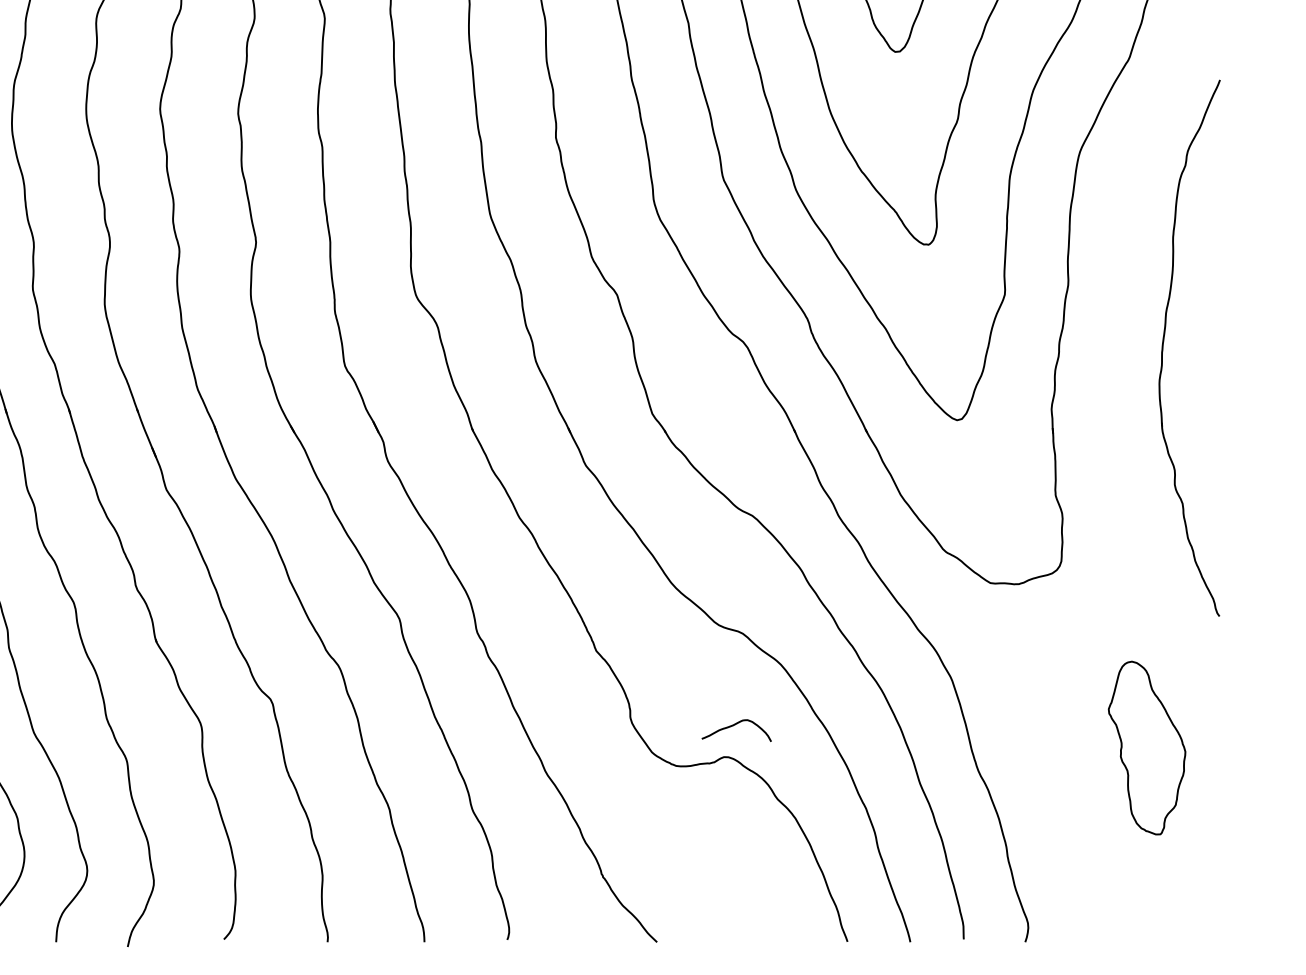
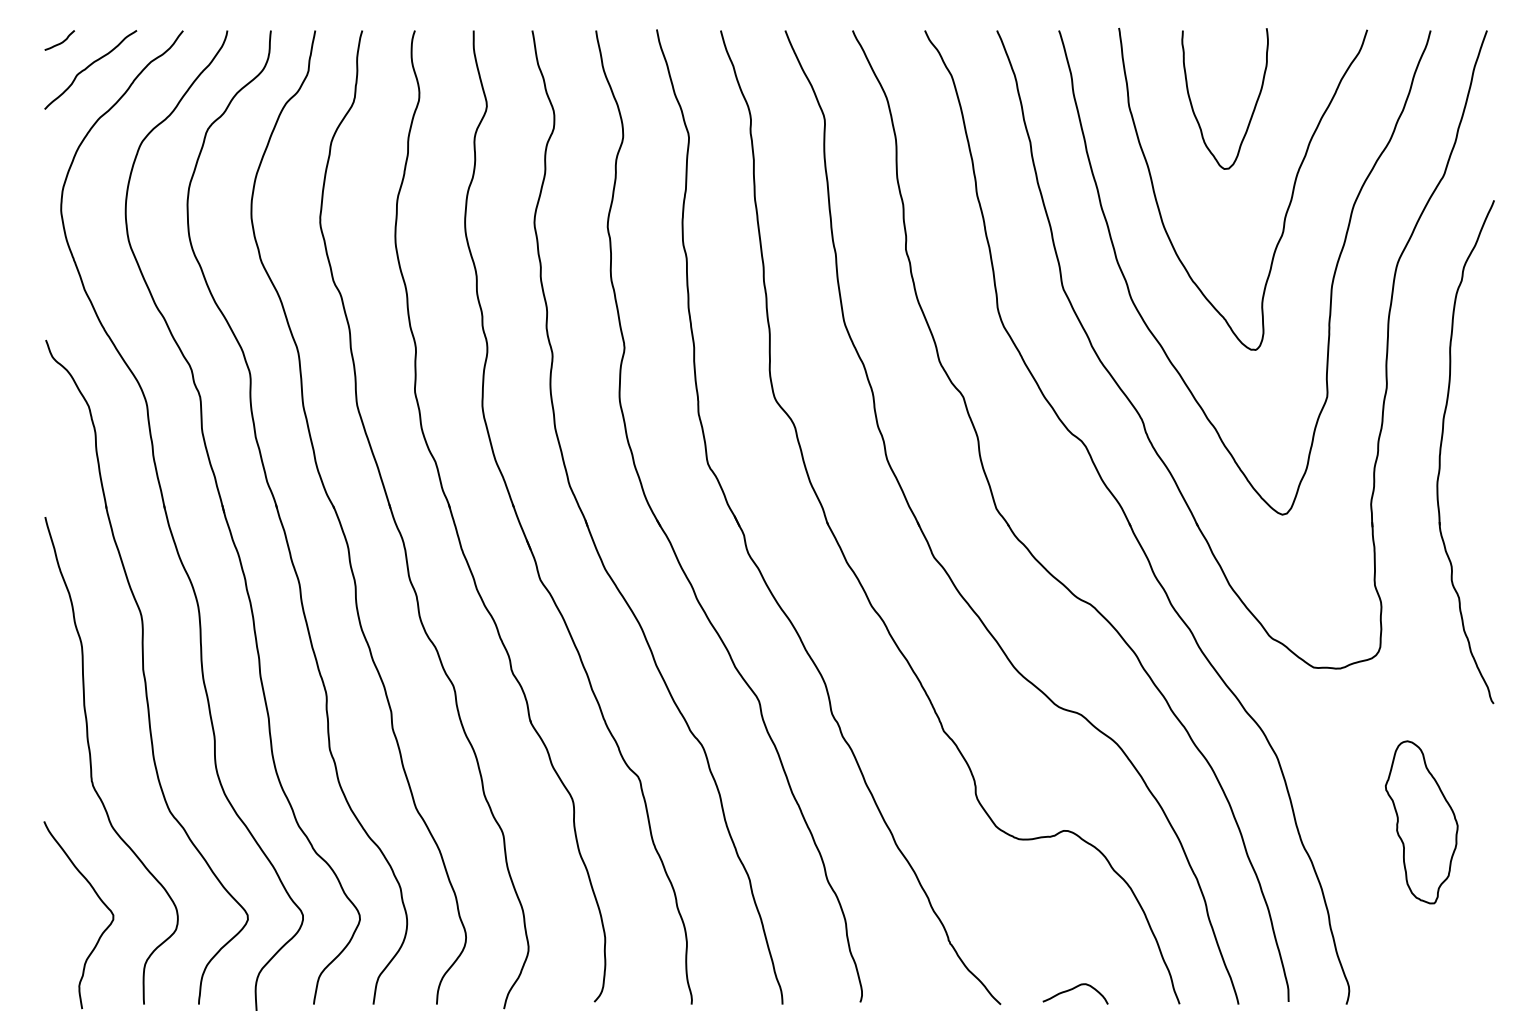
part: (1163, 348) -> (1441, 452), moved
curve: (734, 725) -> (1073, 989), moved
part: (1146, 748) -> (1421, 822), moved

